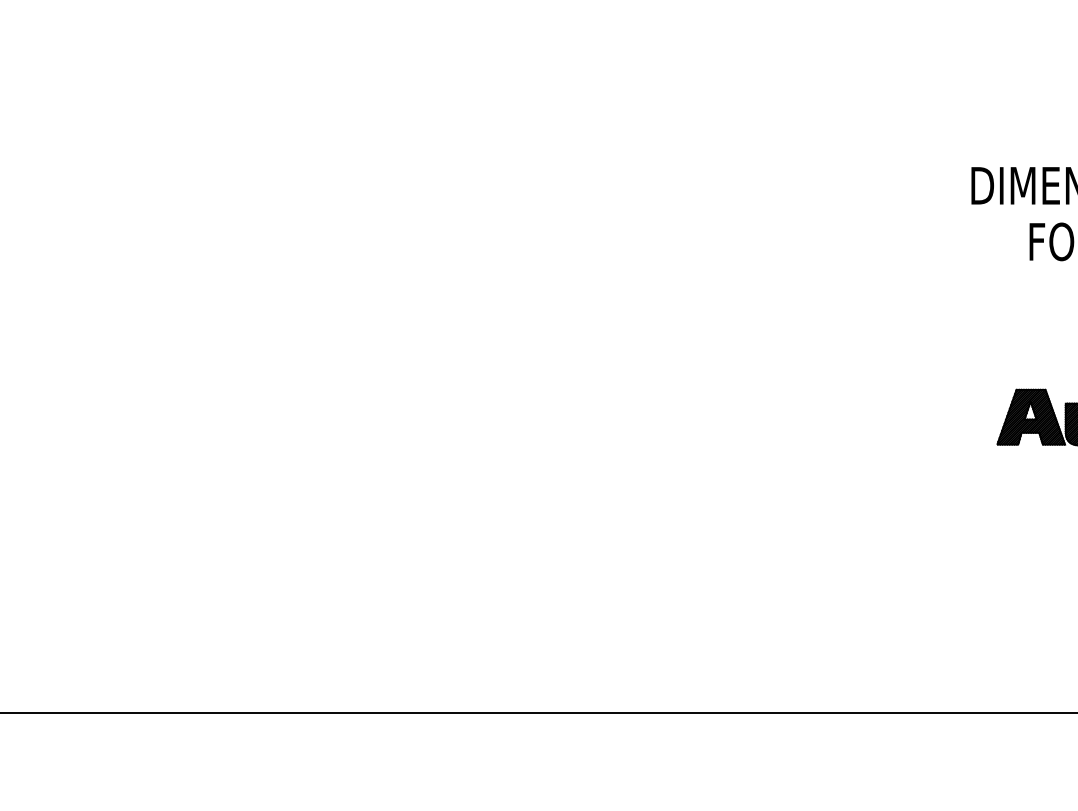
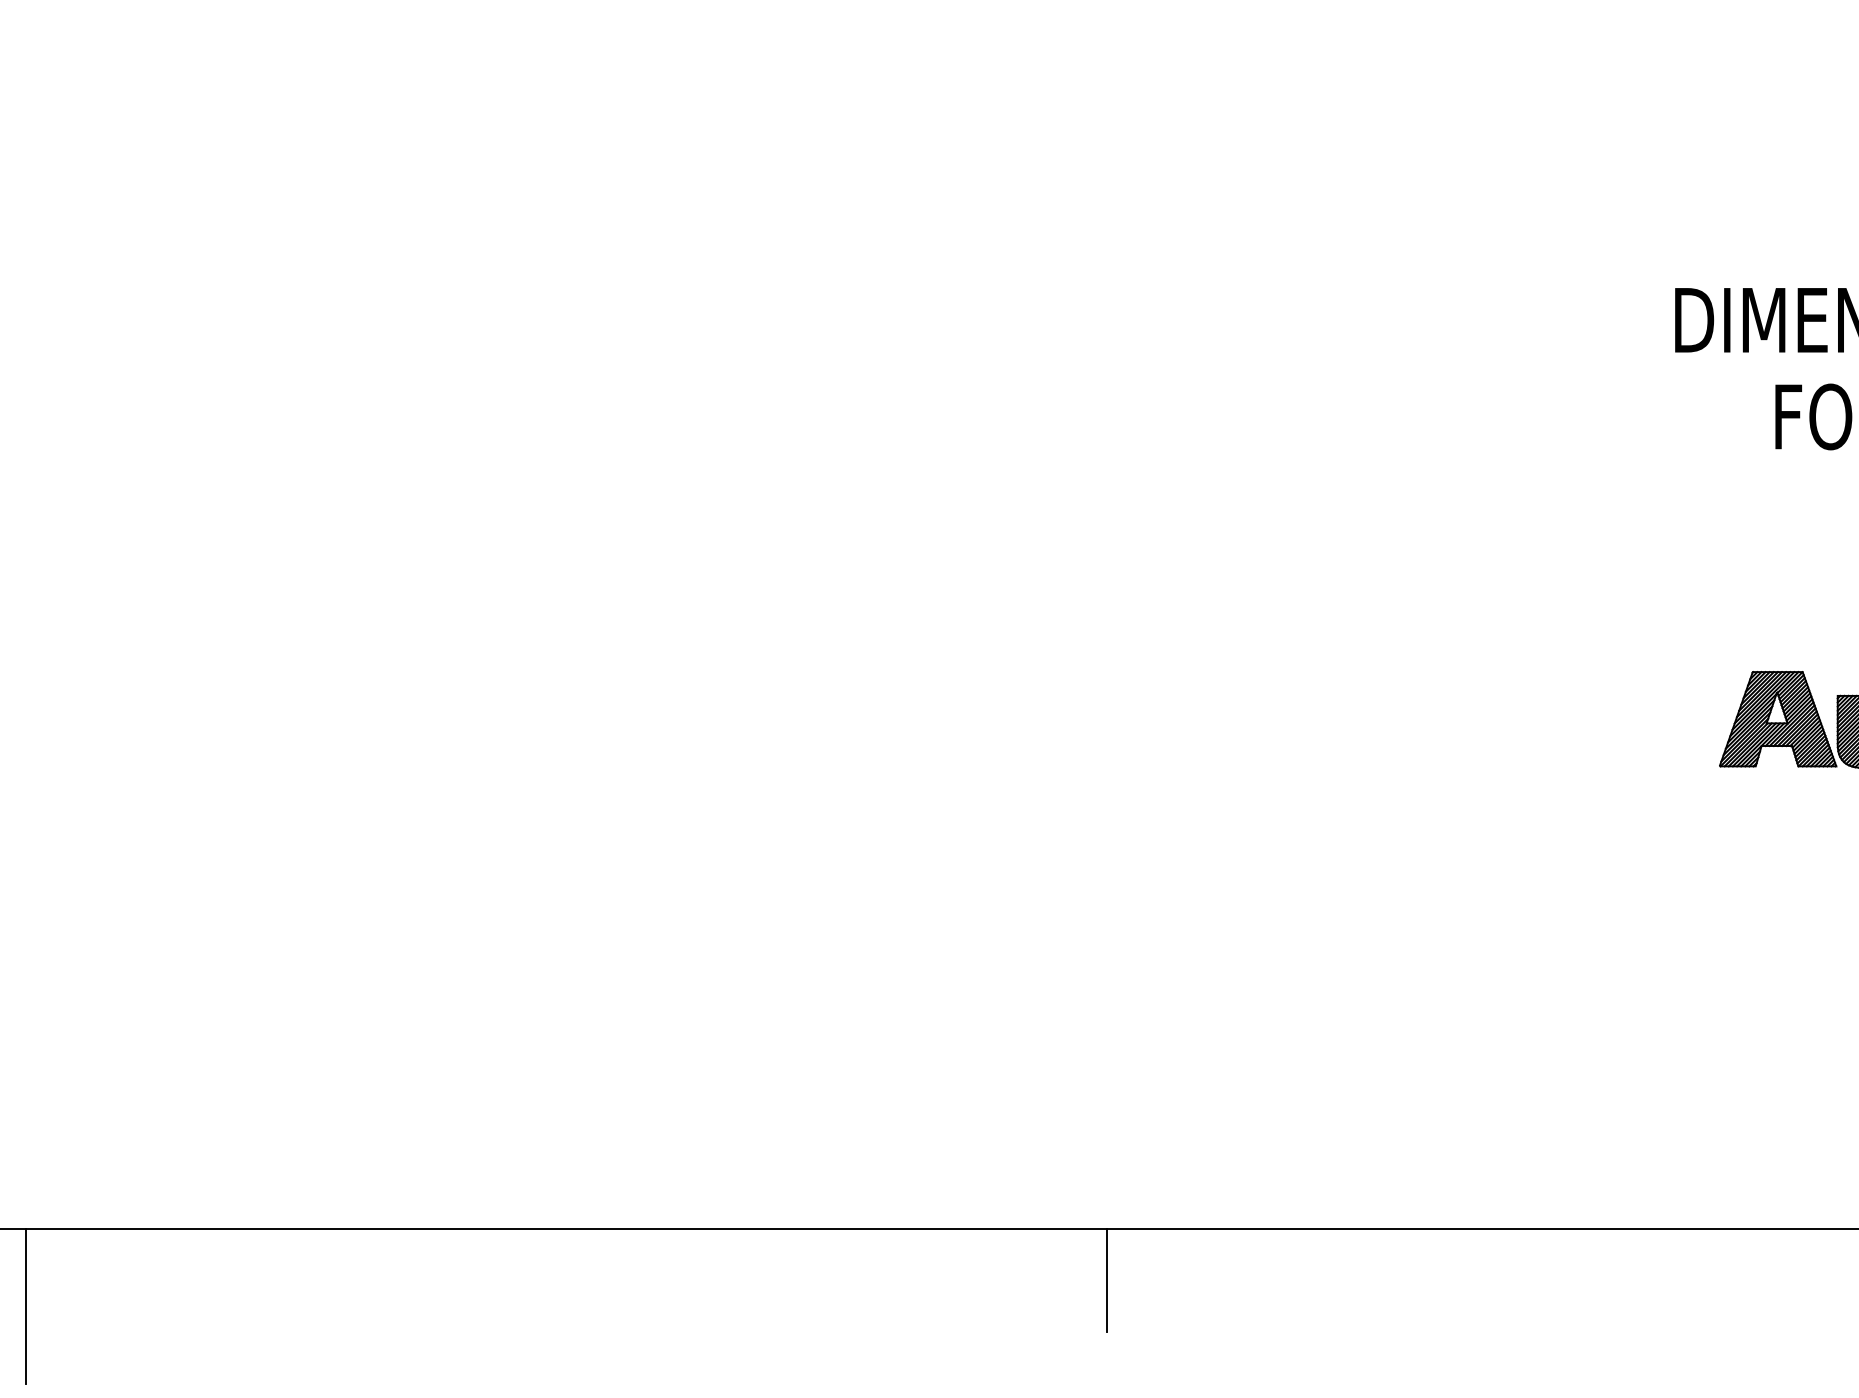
line: (642, 742) -> (1107, 1280), added
line: (14, 757) -> (25, 1305), added

